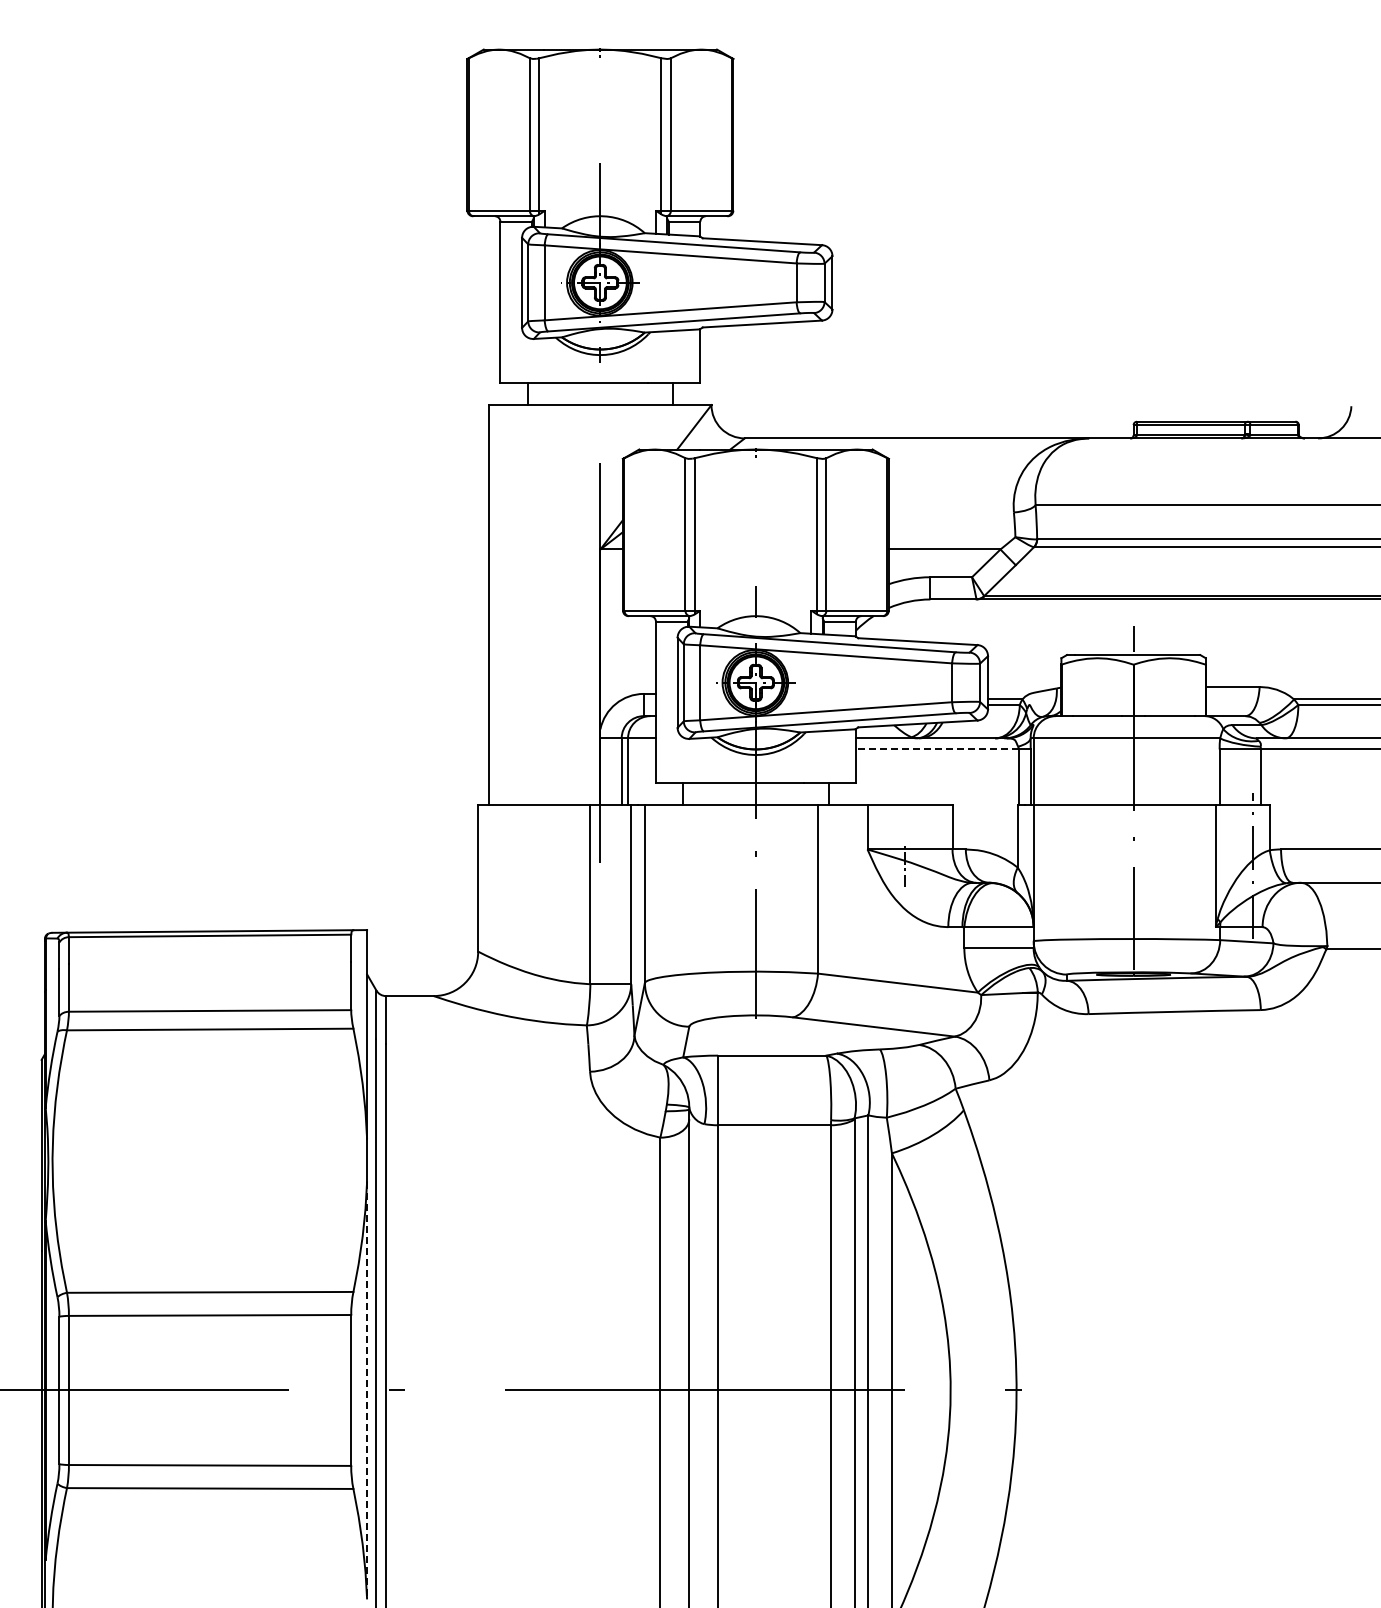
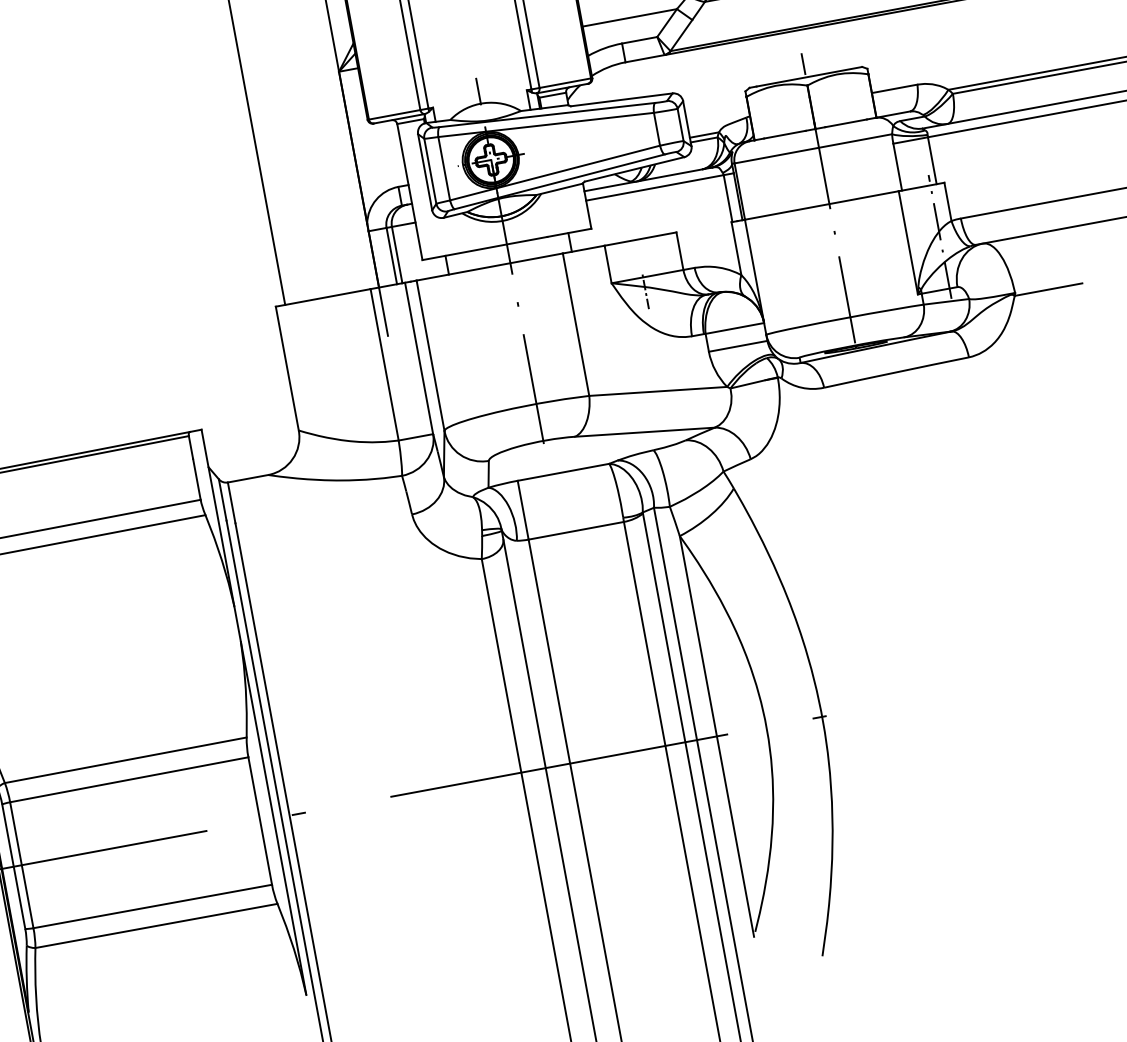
line: (936, 749) -> (654, 188), dashed -> solid
line: (367, 1390) -> (273, 818), dashed -> solid

